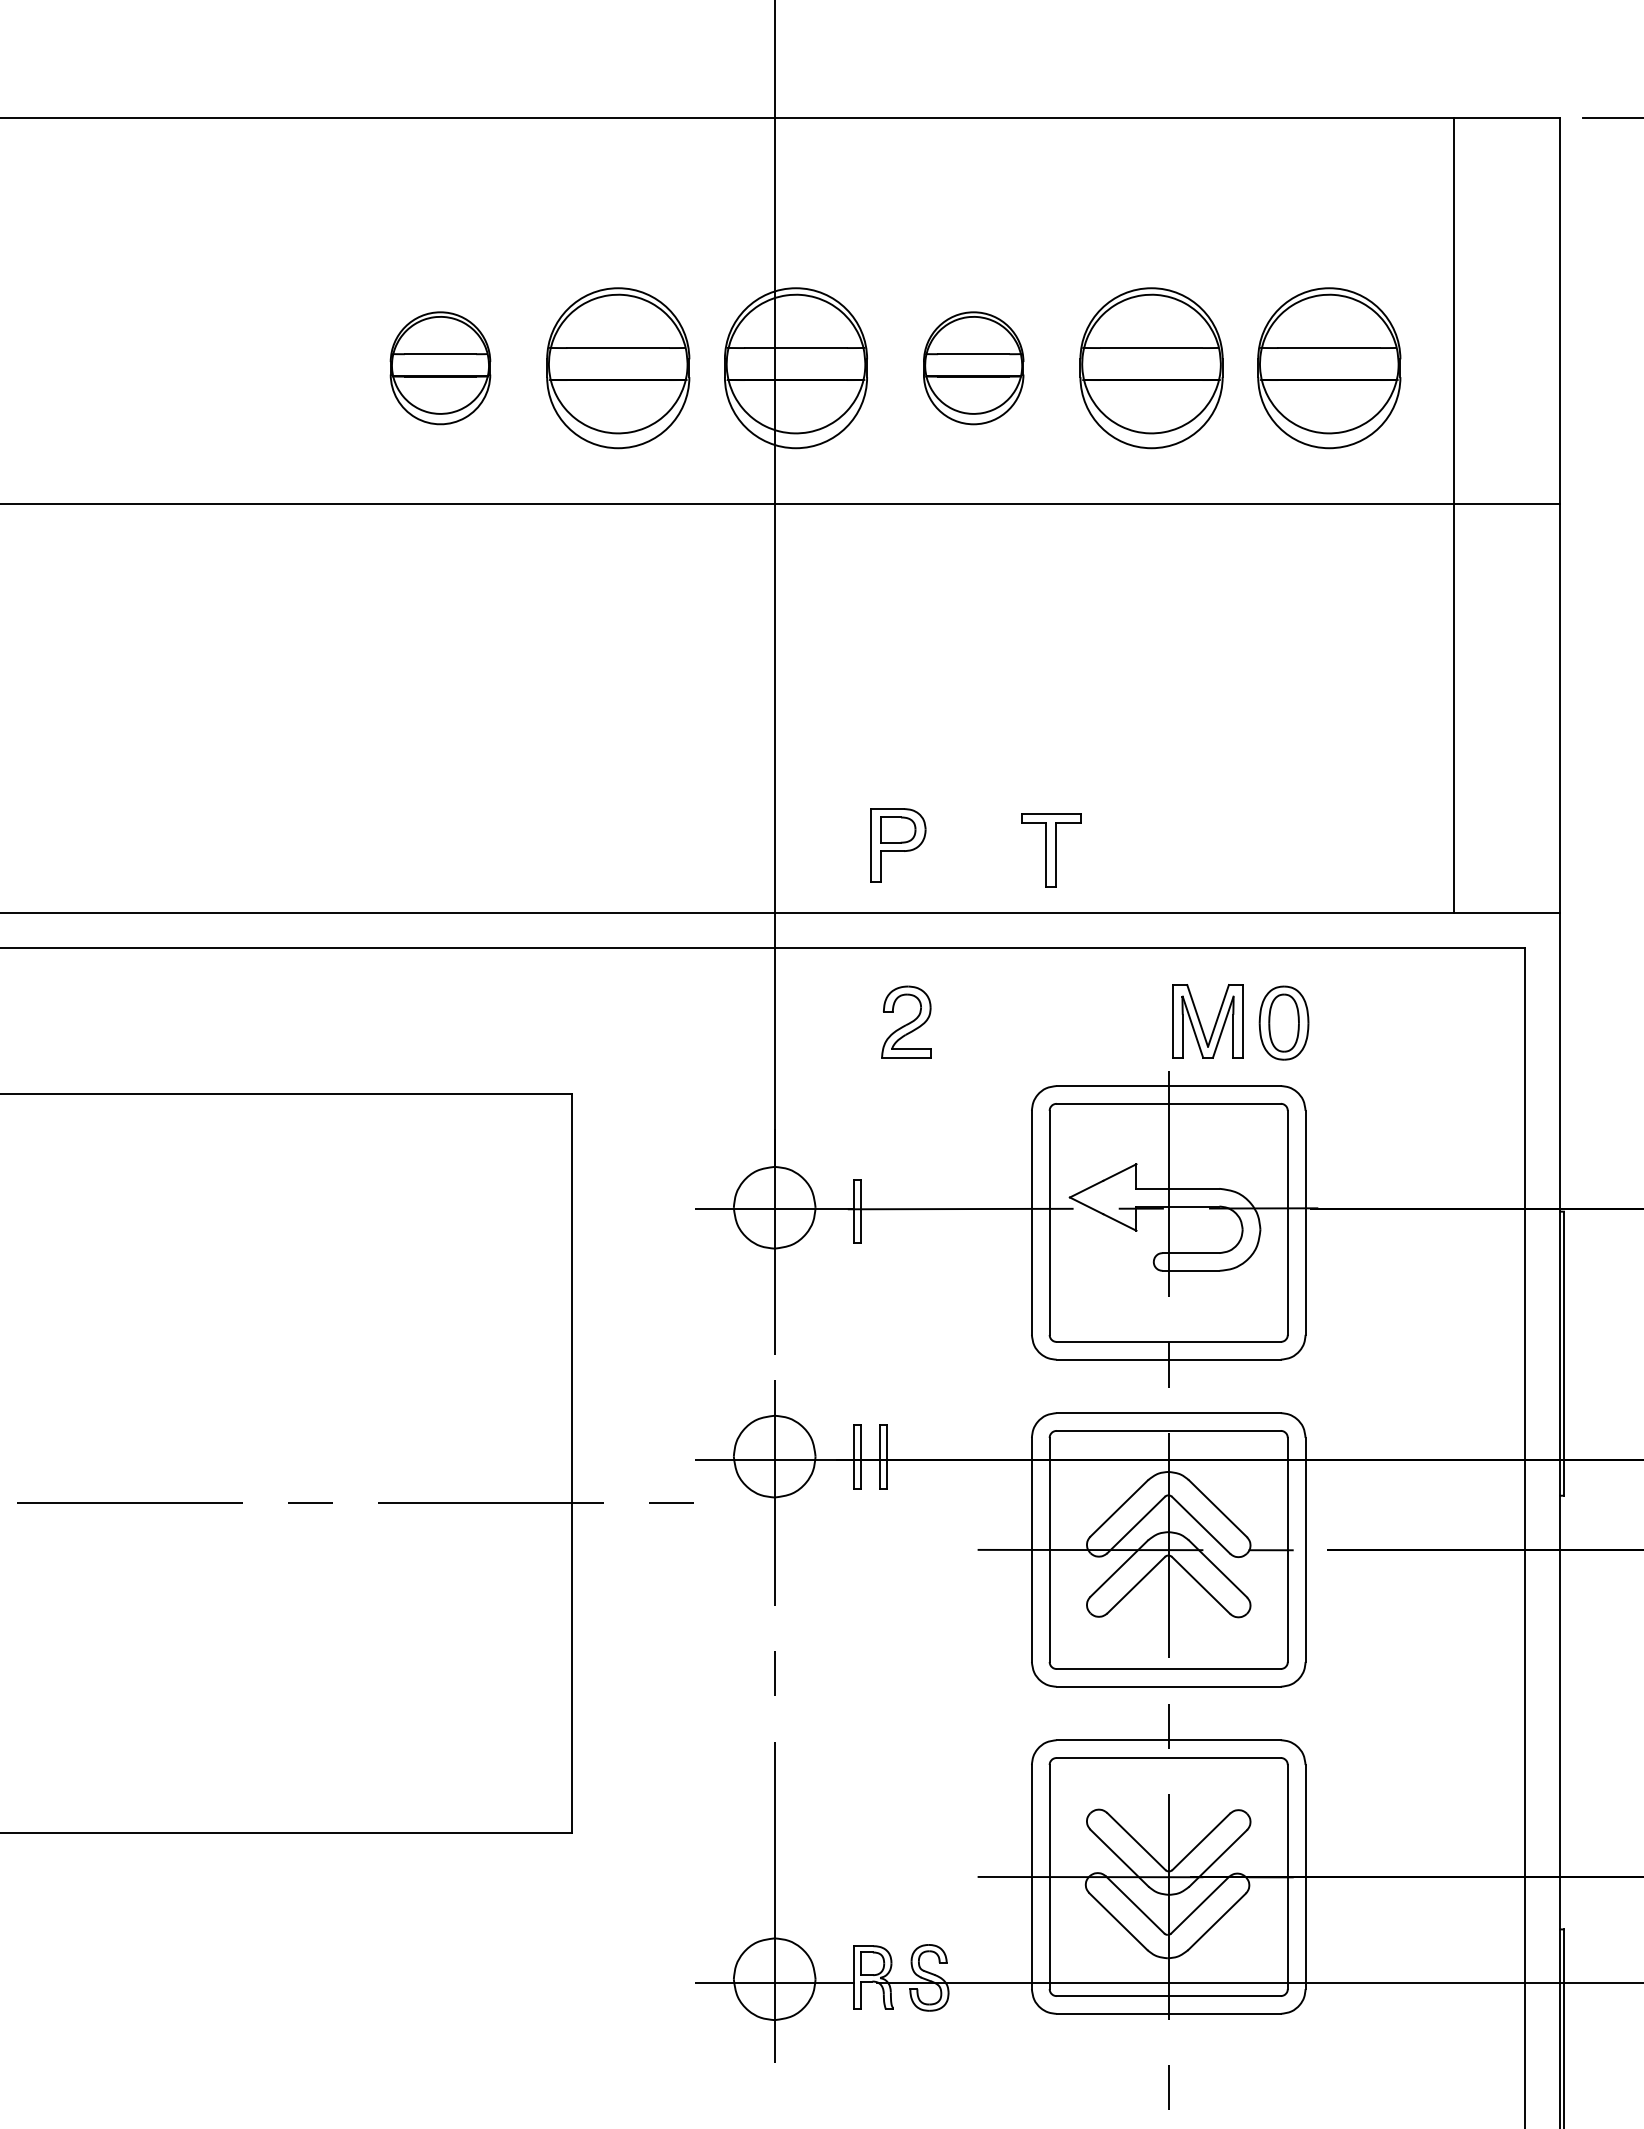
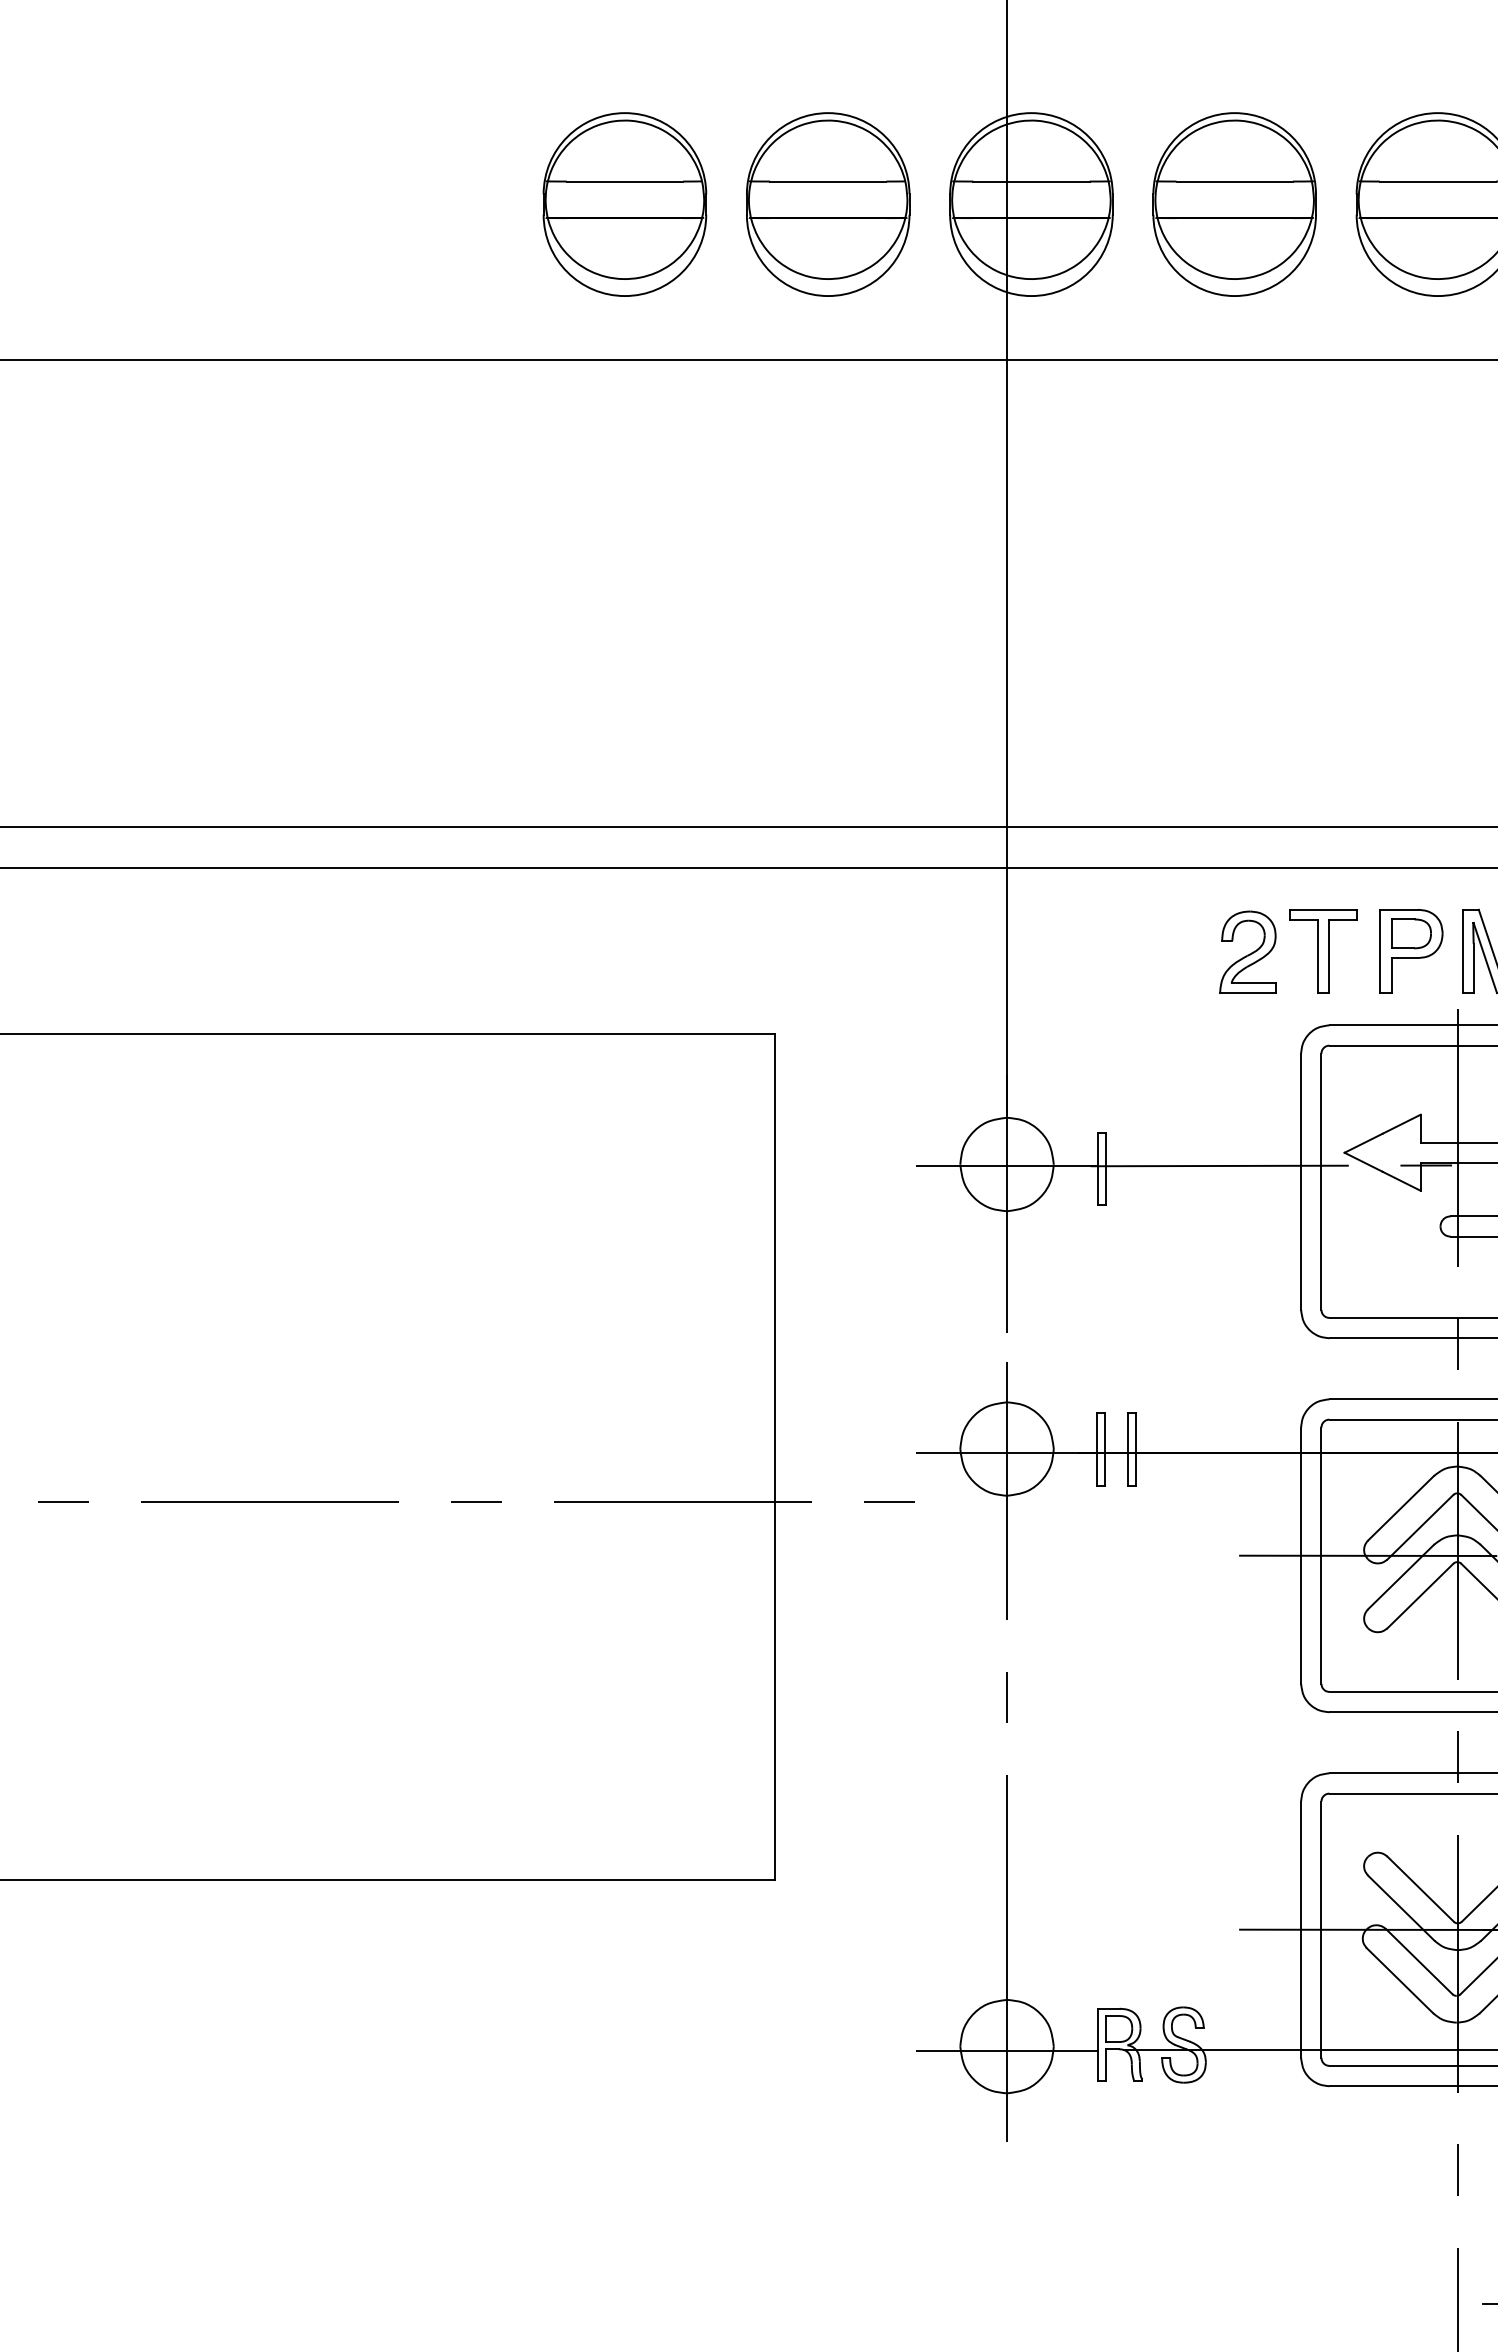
part: (440, 368) -> (624, 204), size x1.43
part: (973, 368) -> (1234, 204), size x1.43
part: (898, 845) -> (1411, 951), moved
part: (1051, 850) -> (1323, 951), moved
part: (906, 1021) -> (1248, 951), moved

